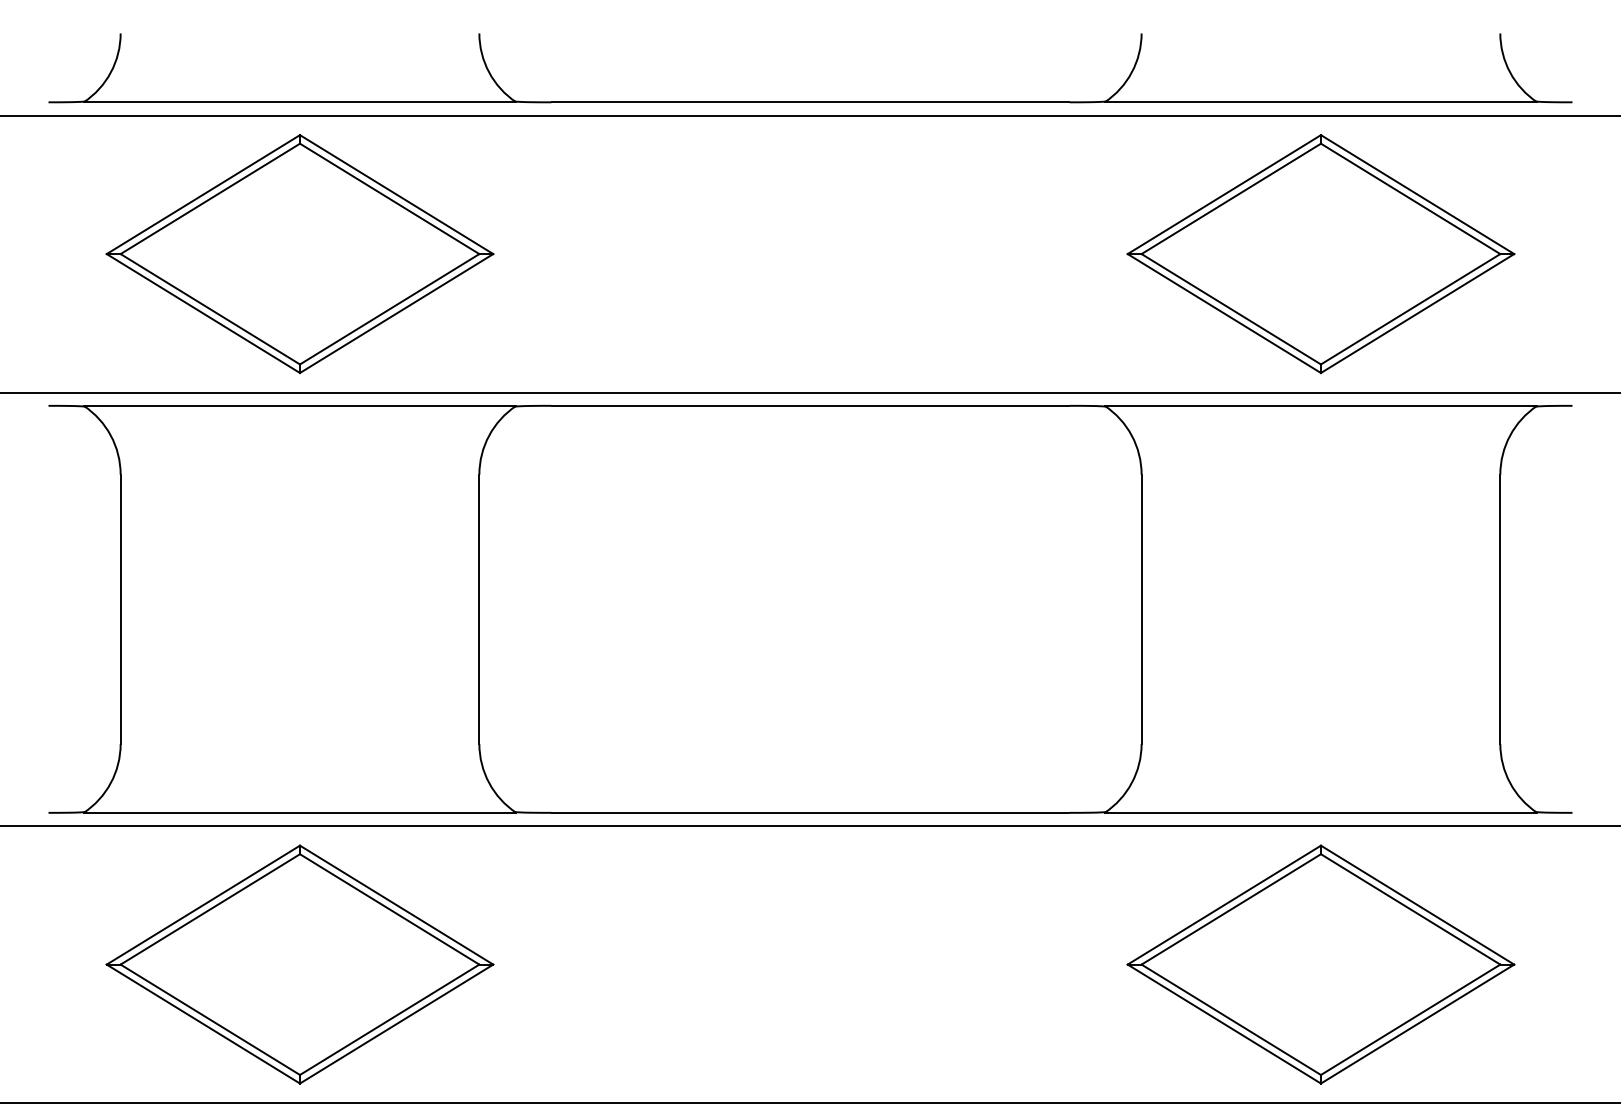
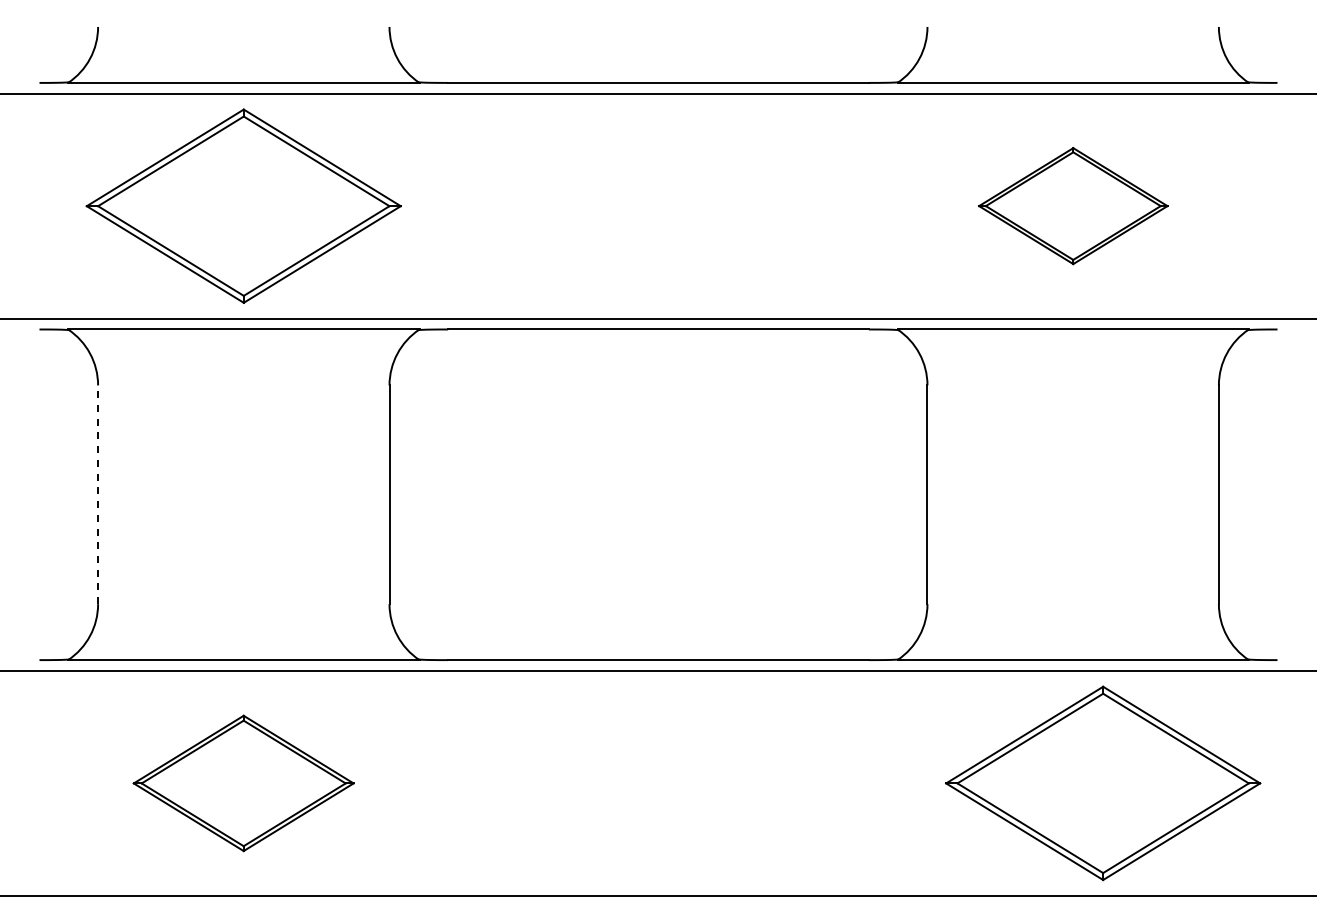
part: (1321, 253) -> (1073, 205), size x0.6
line: (121, 608) -> (98, 494), solid -> dashed
part: (299, 964) -> (243, 783), size x0.7
part: (1321, 964) -> (1103, 783), moved

